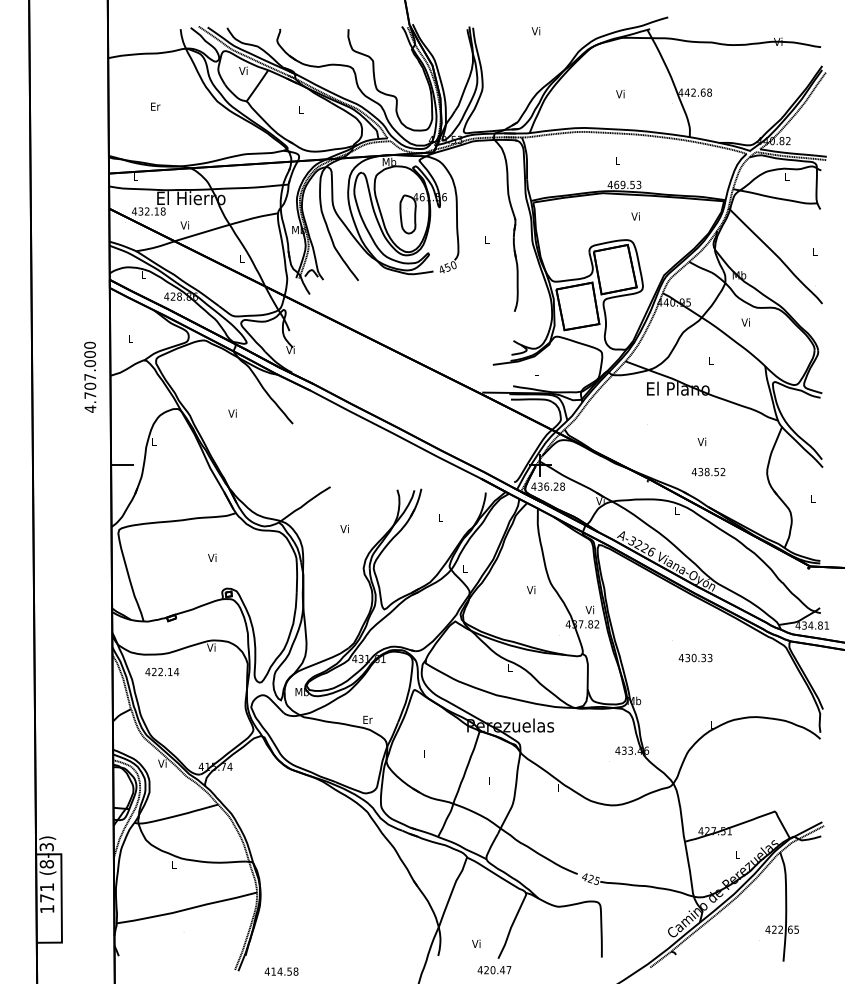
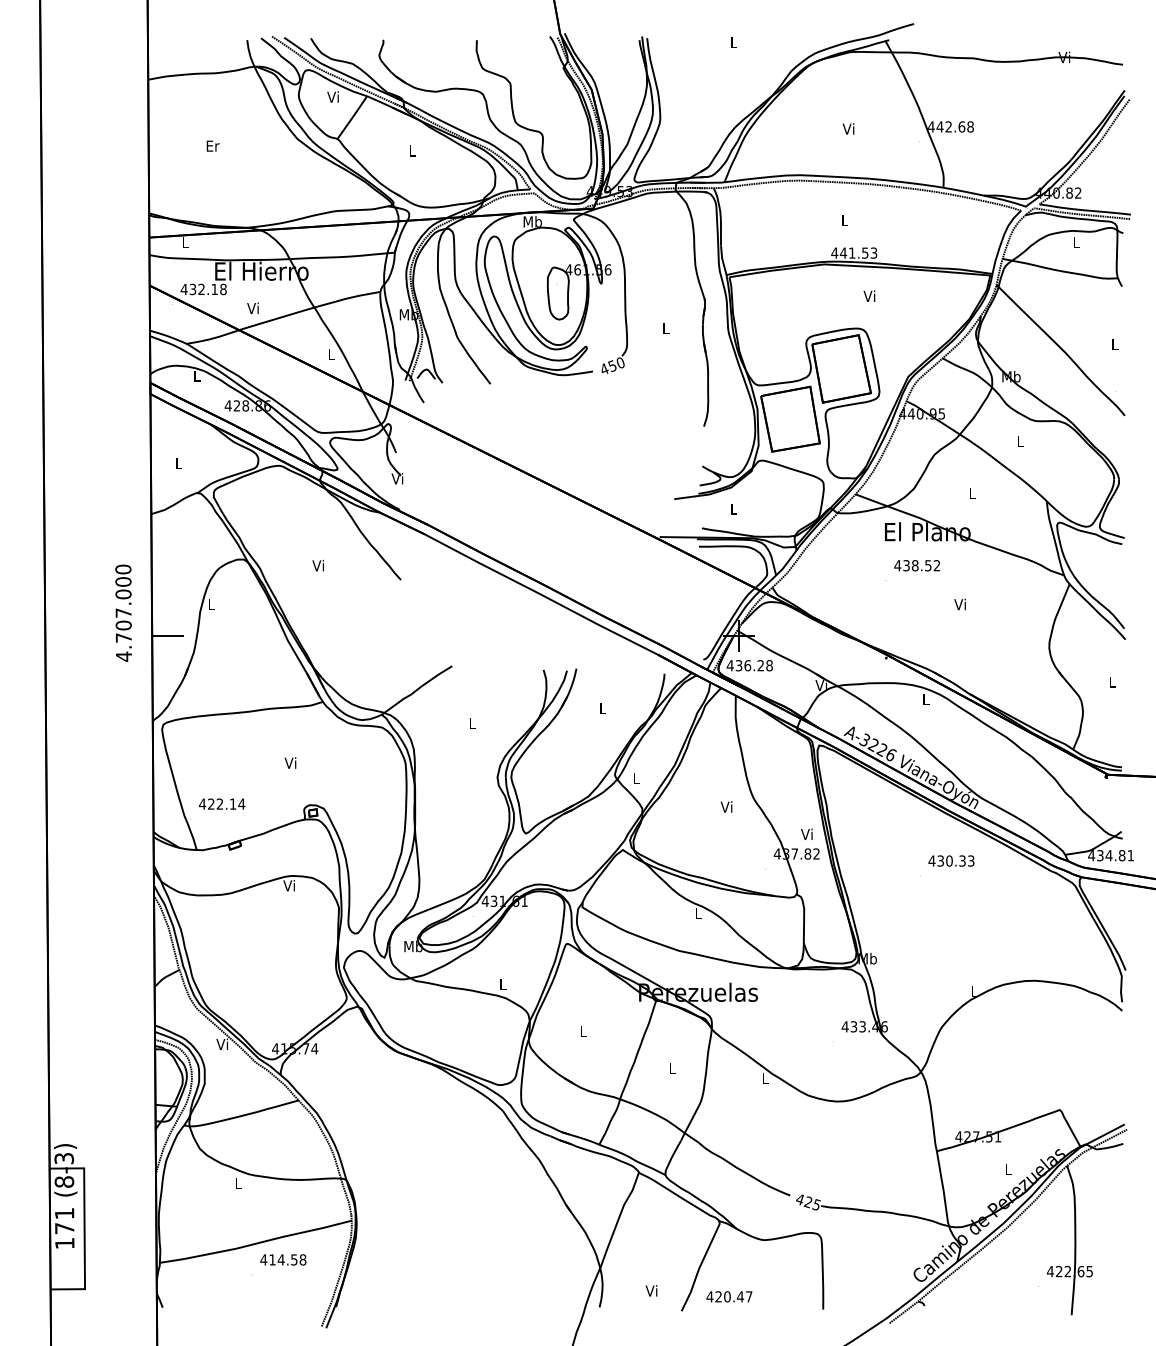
text: (535, 30) -> (732, 42), Vi -> L
text: (619, 184) -> (847, 252), 469.53 -> 441.53
text: (745, 321) -> (1019, 440), Vi -> L
text: (90, 376) -> (123, 612), moved
text: (708, 471) -> (916, 565), moved
text: (344, 528) -> (471, 723), Vi -> L
text: (695, 657) -> (951, 860), moved
text: (162, 671) -> (222, 803), moved
text: (368, 719) -> (503, 984), Er -> L
text: (494, 969) -> (729, 1296), moved
text: (281, 971) -> (283, 1259), moved

